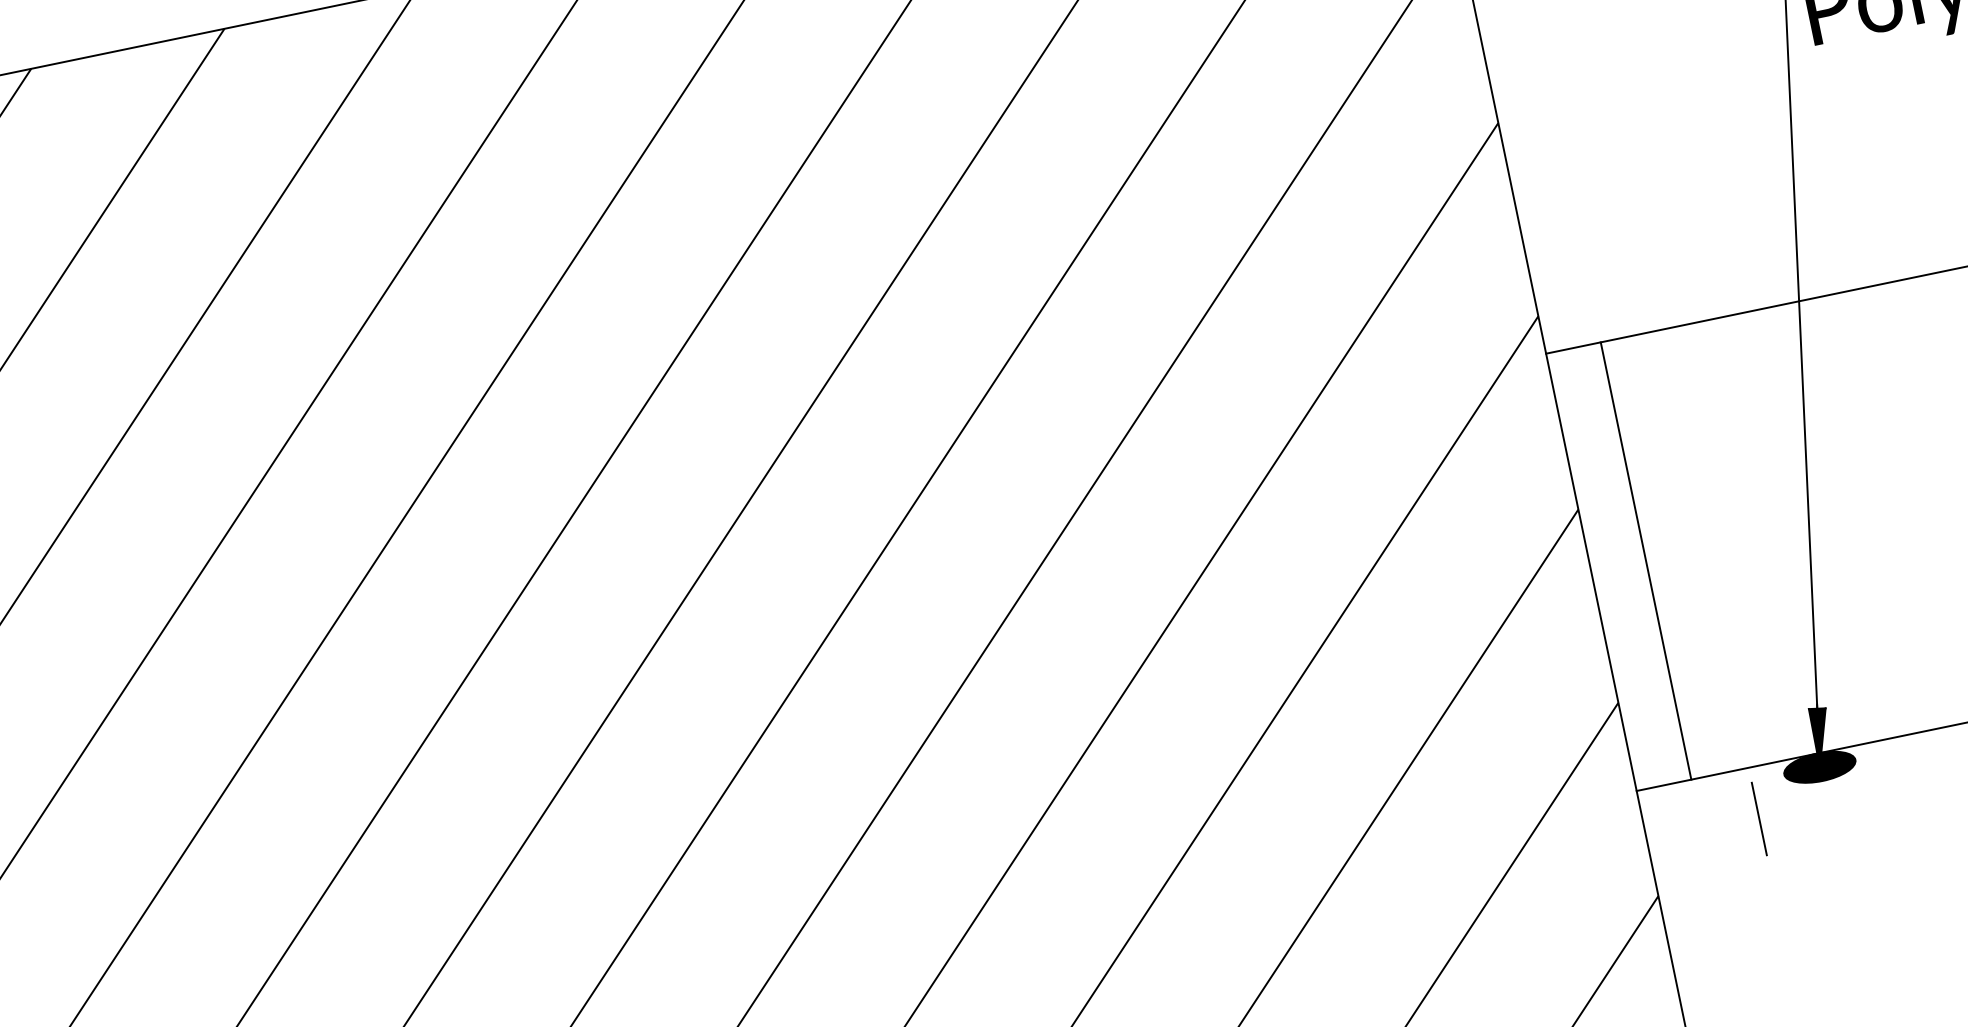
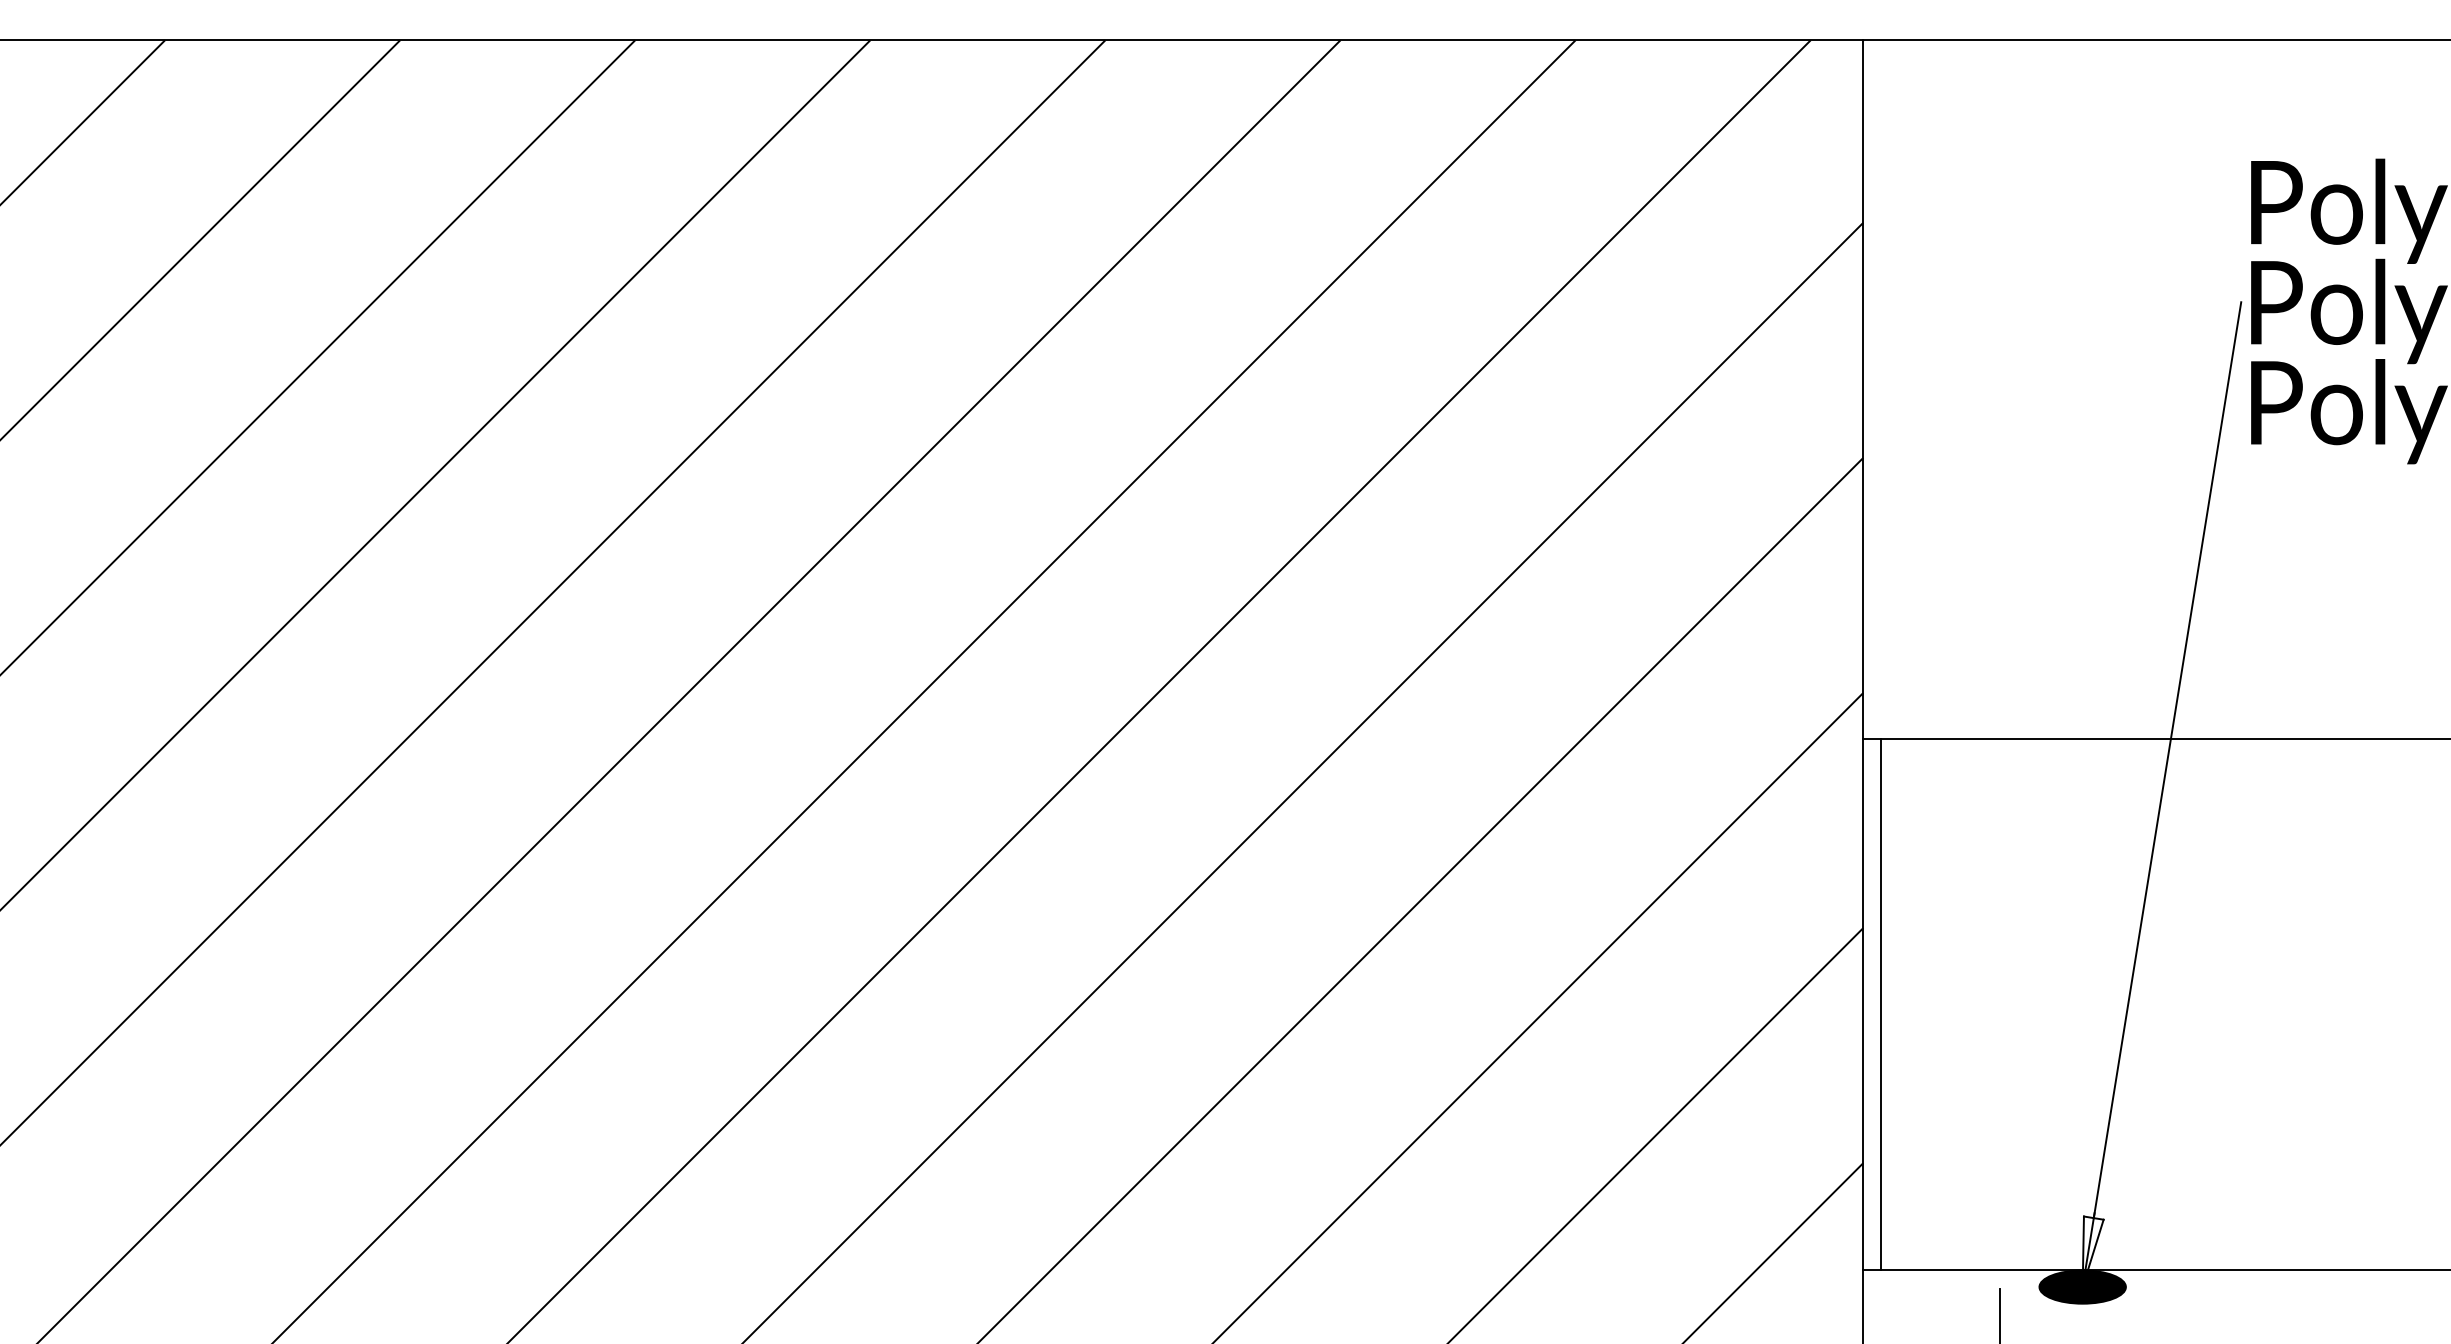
line: (1645, 561) -> (1880, 1004), moved
fill: (1821, 736) -> (2092, 1251), removed

